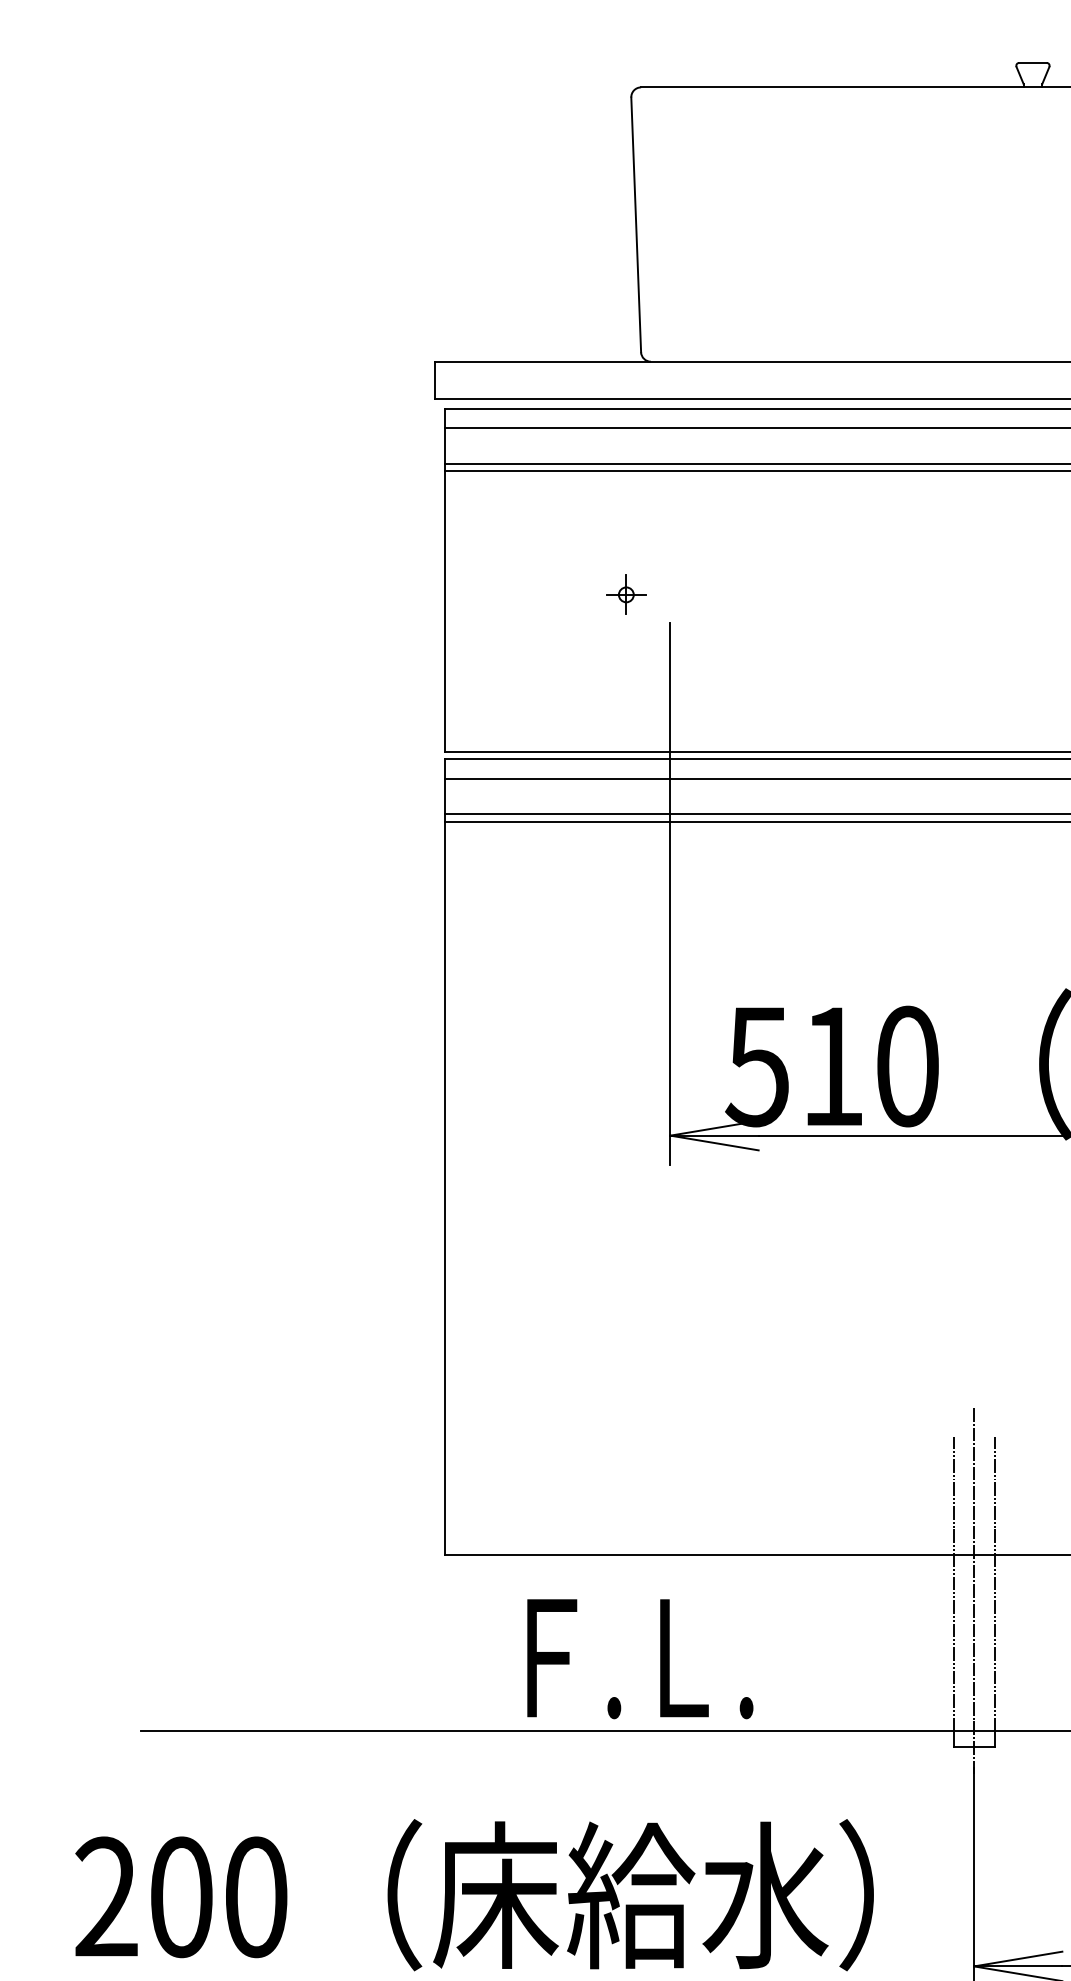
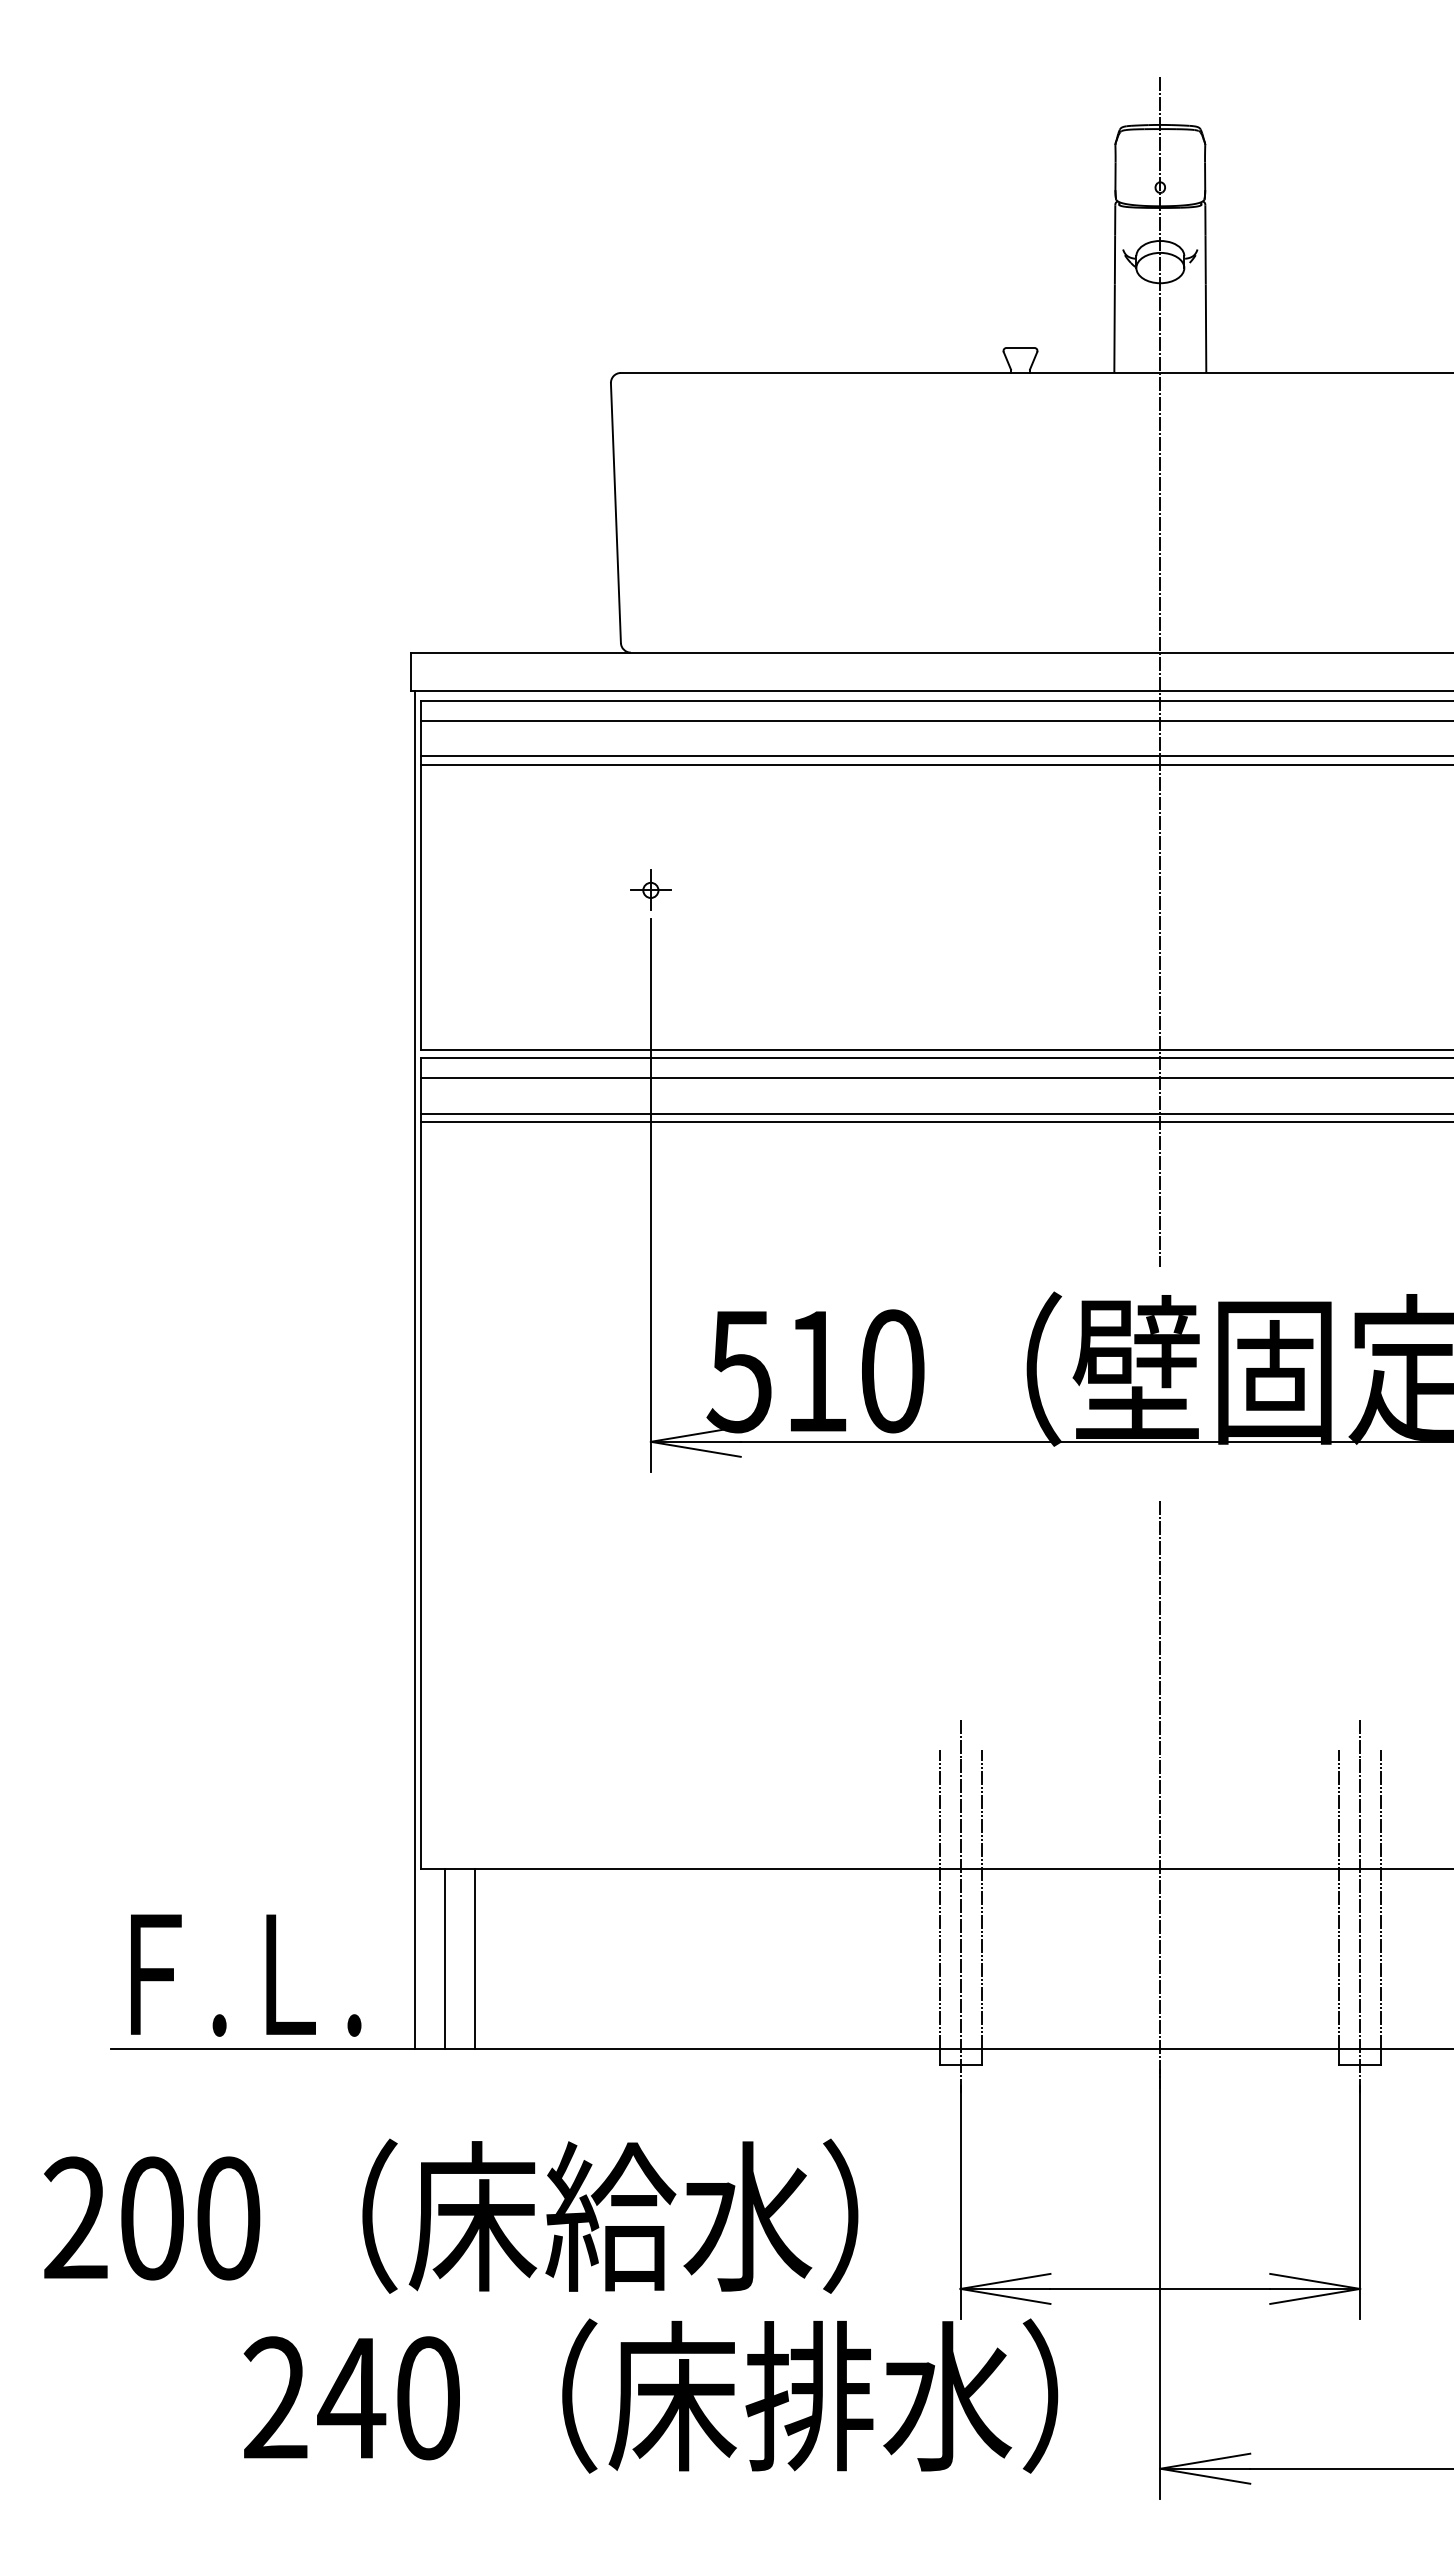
part: (625, 593) -> (650, 889), moved
line: (439, 1064) -> (415, 1369), added
line: (469, 1643) -> (445, 1959), added
line: (498, 1643) -> (475, 1959), added
text: (640, 1659) -> (246, 1975), moved

